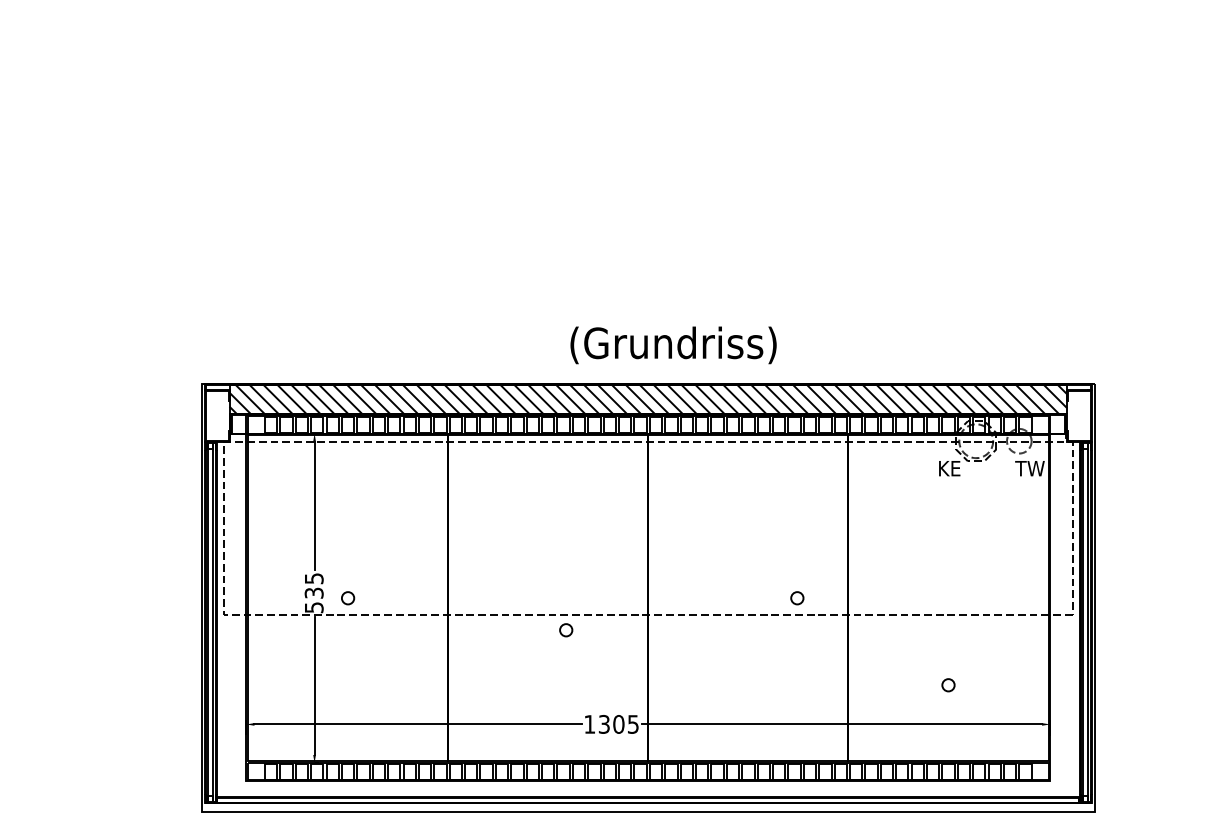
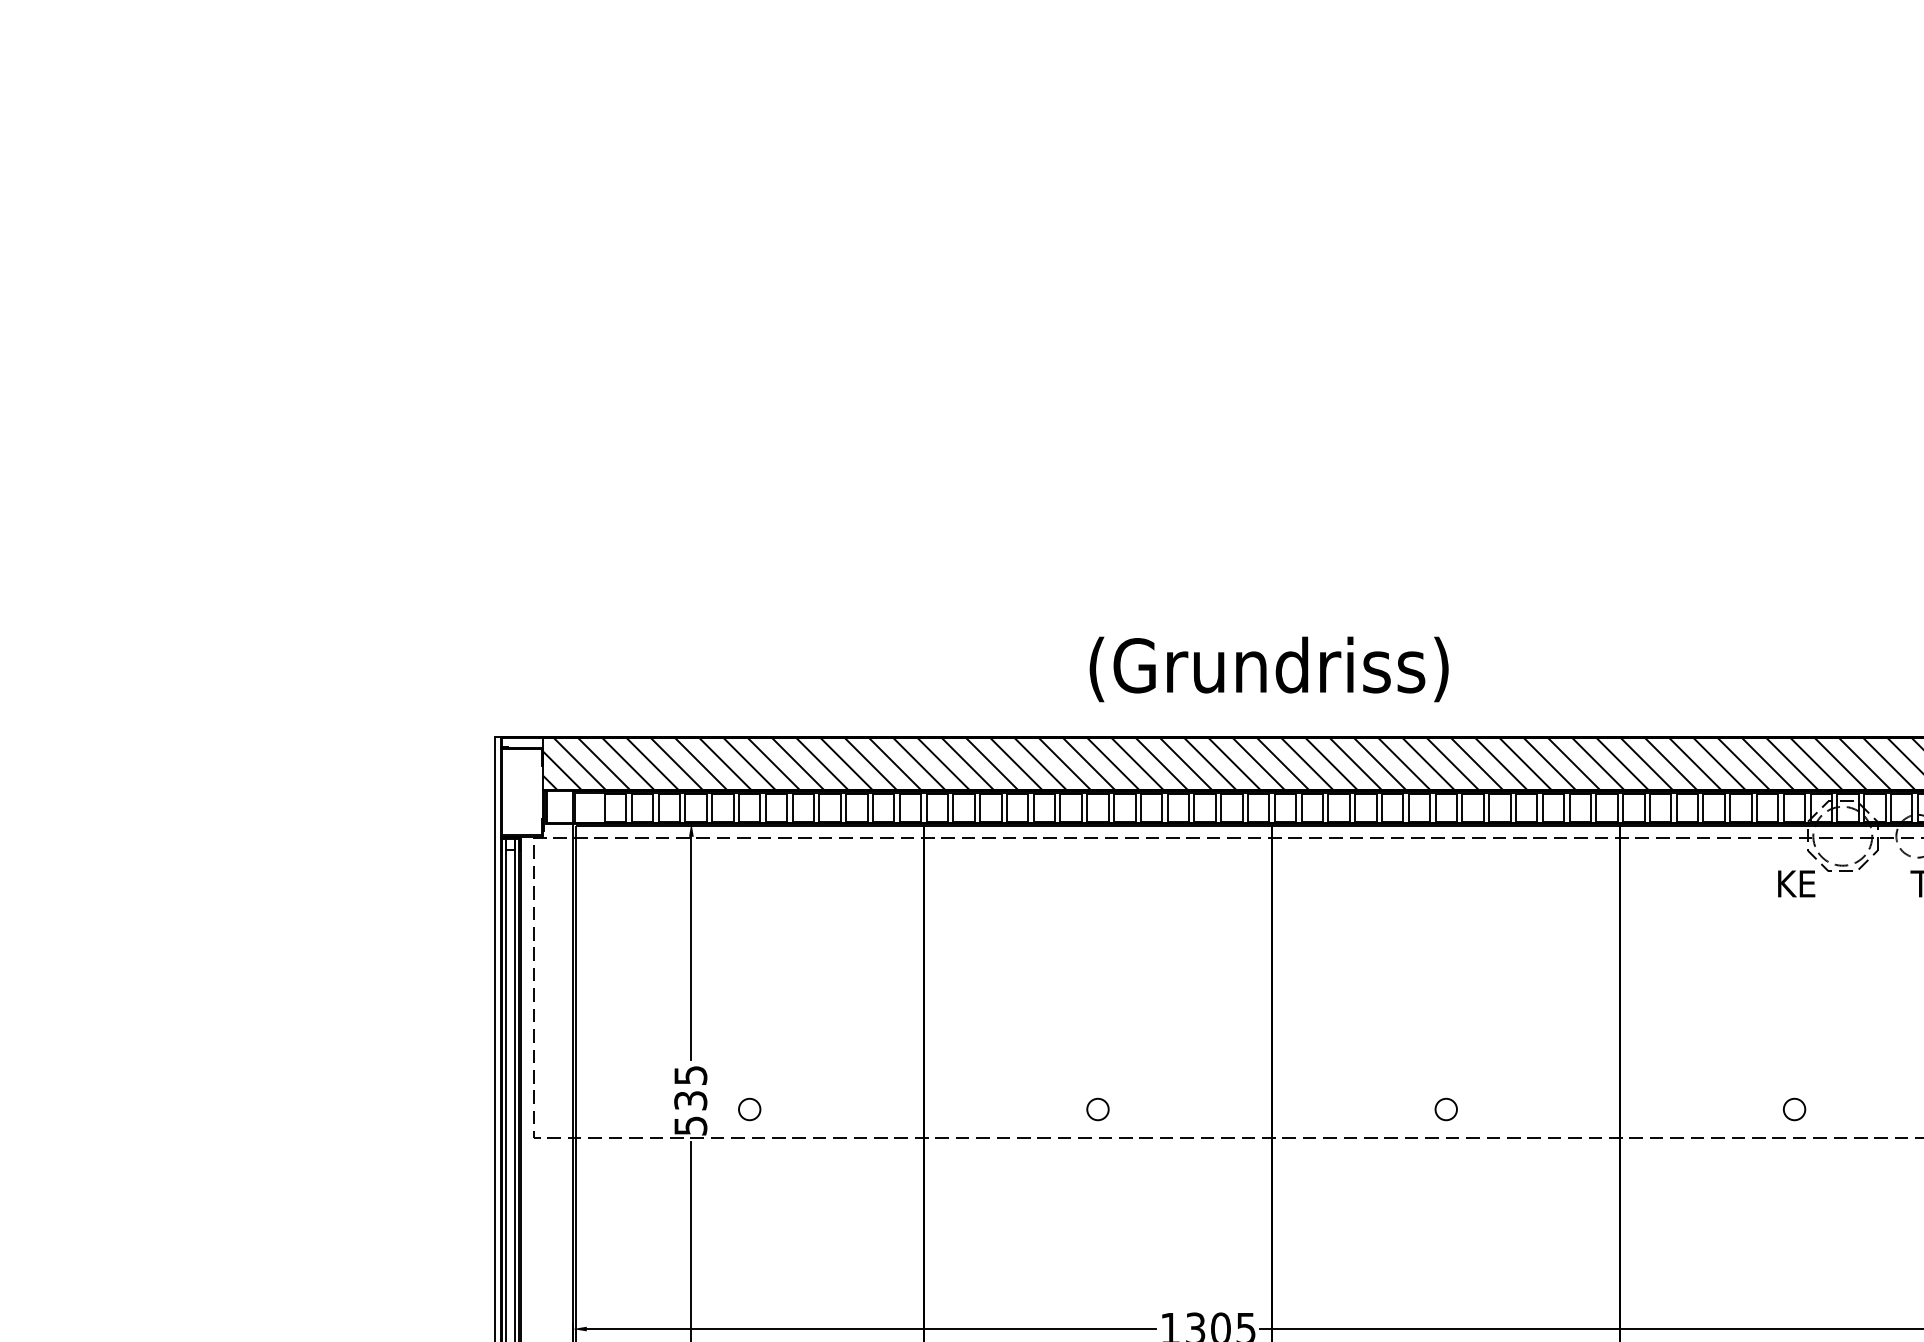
text: (673, 345) -> (1269, 669), moved
circle: (797, 598) -> (1446, 1109), moved
circle: (566, 630) -> (1098, 1109), moved
circle: (948, 685) -> (1794, 1109), moved

